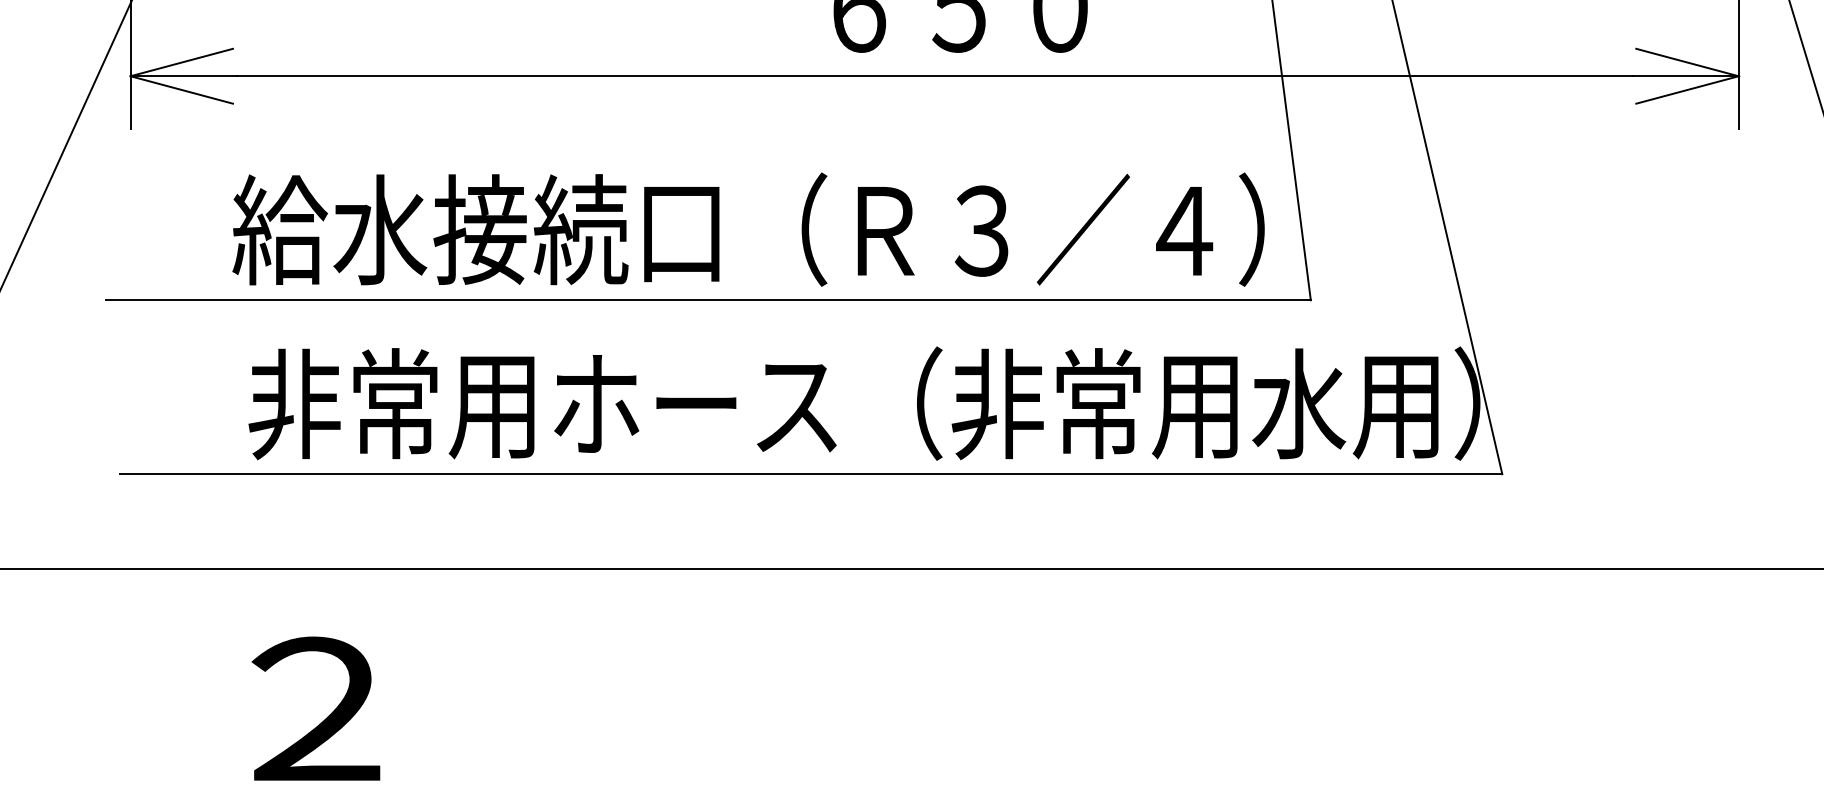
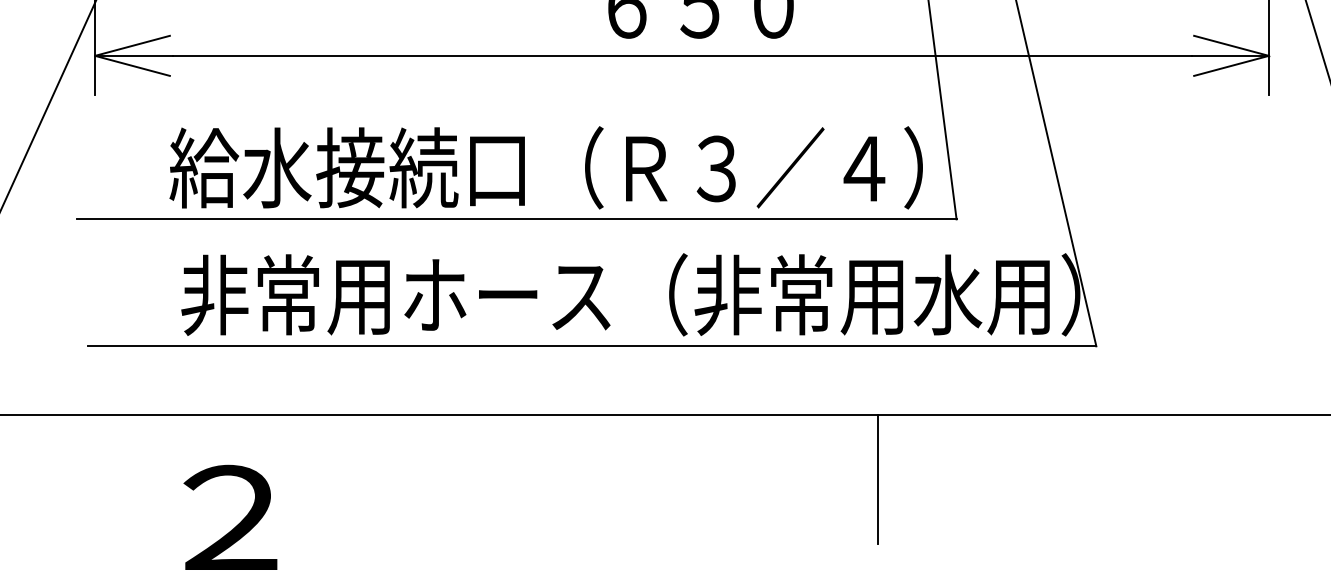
line: (1202, 656) -> (877, 479), added

